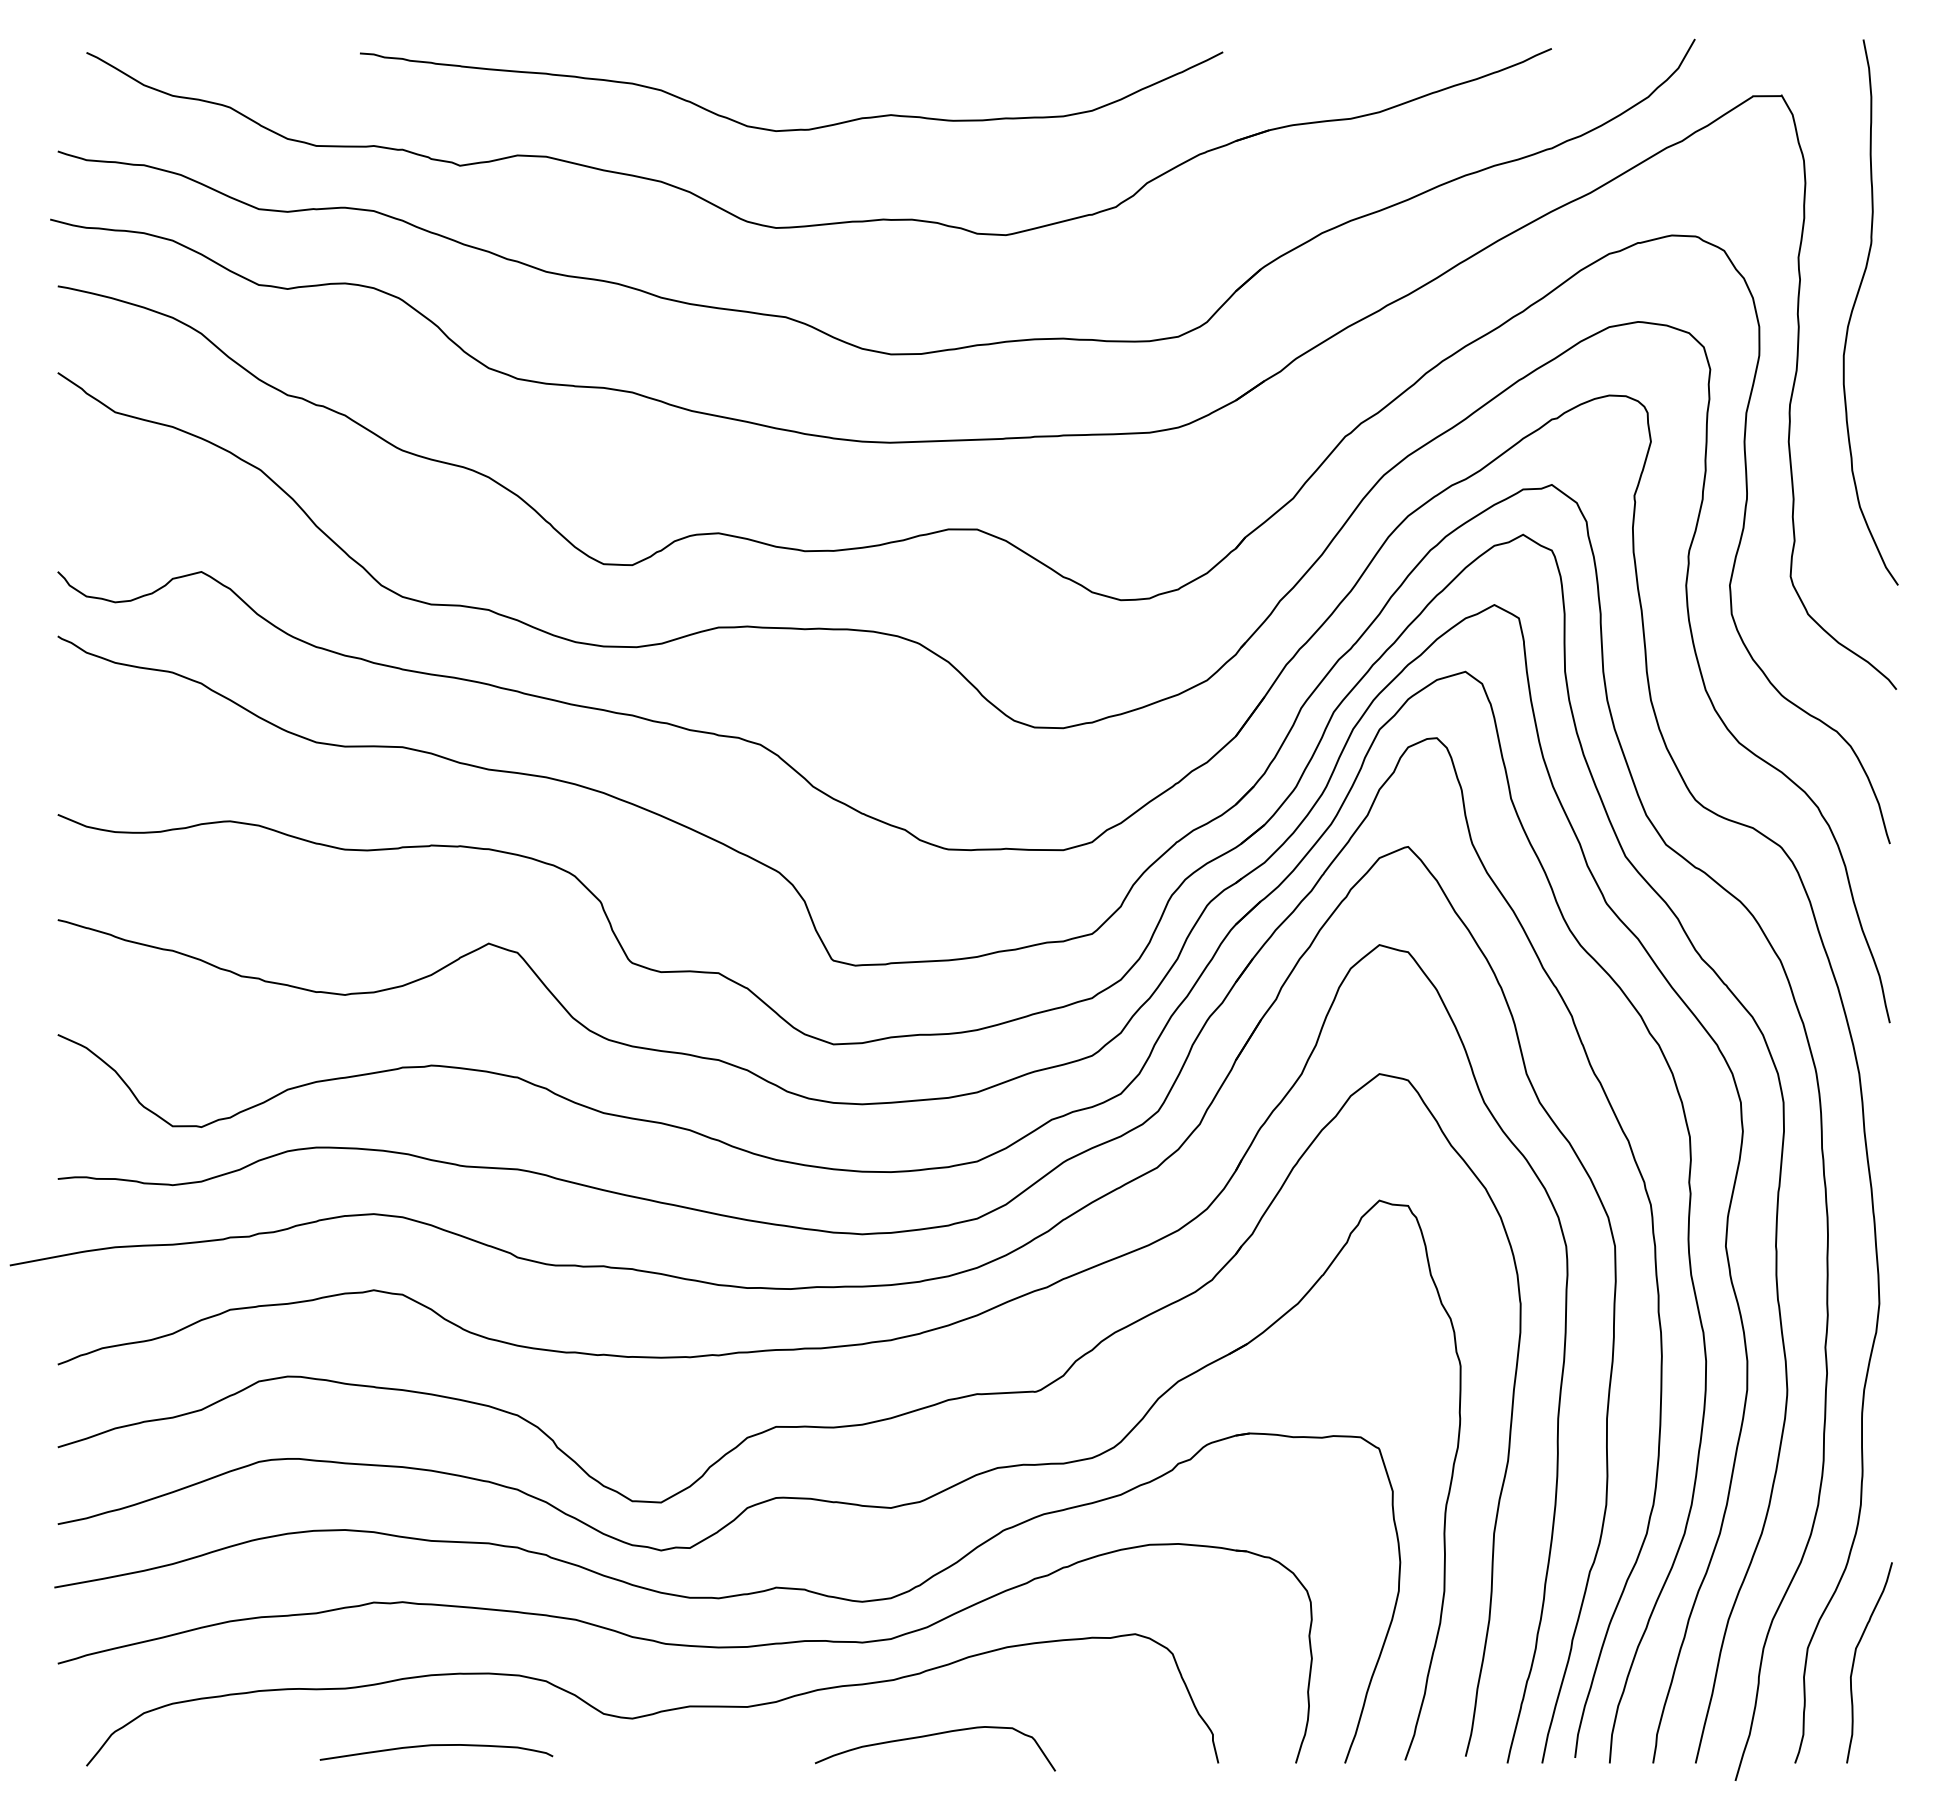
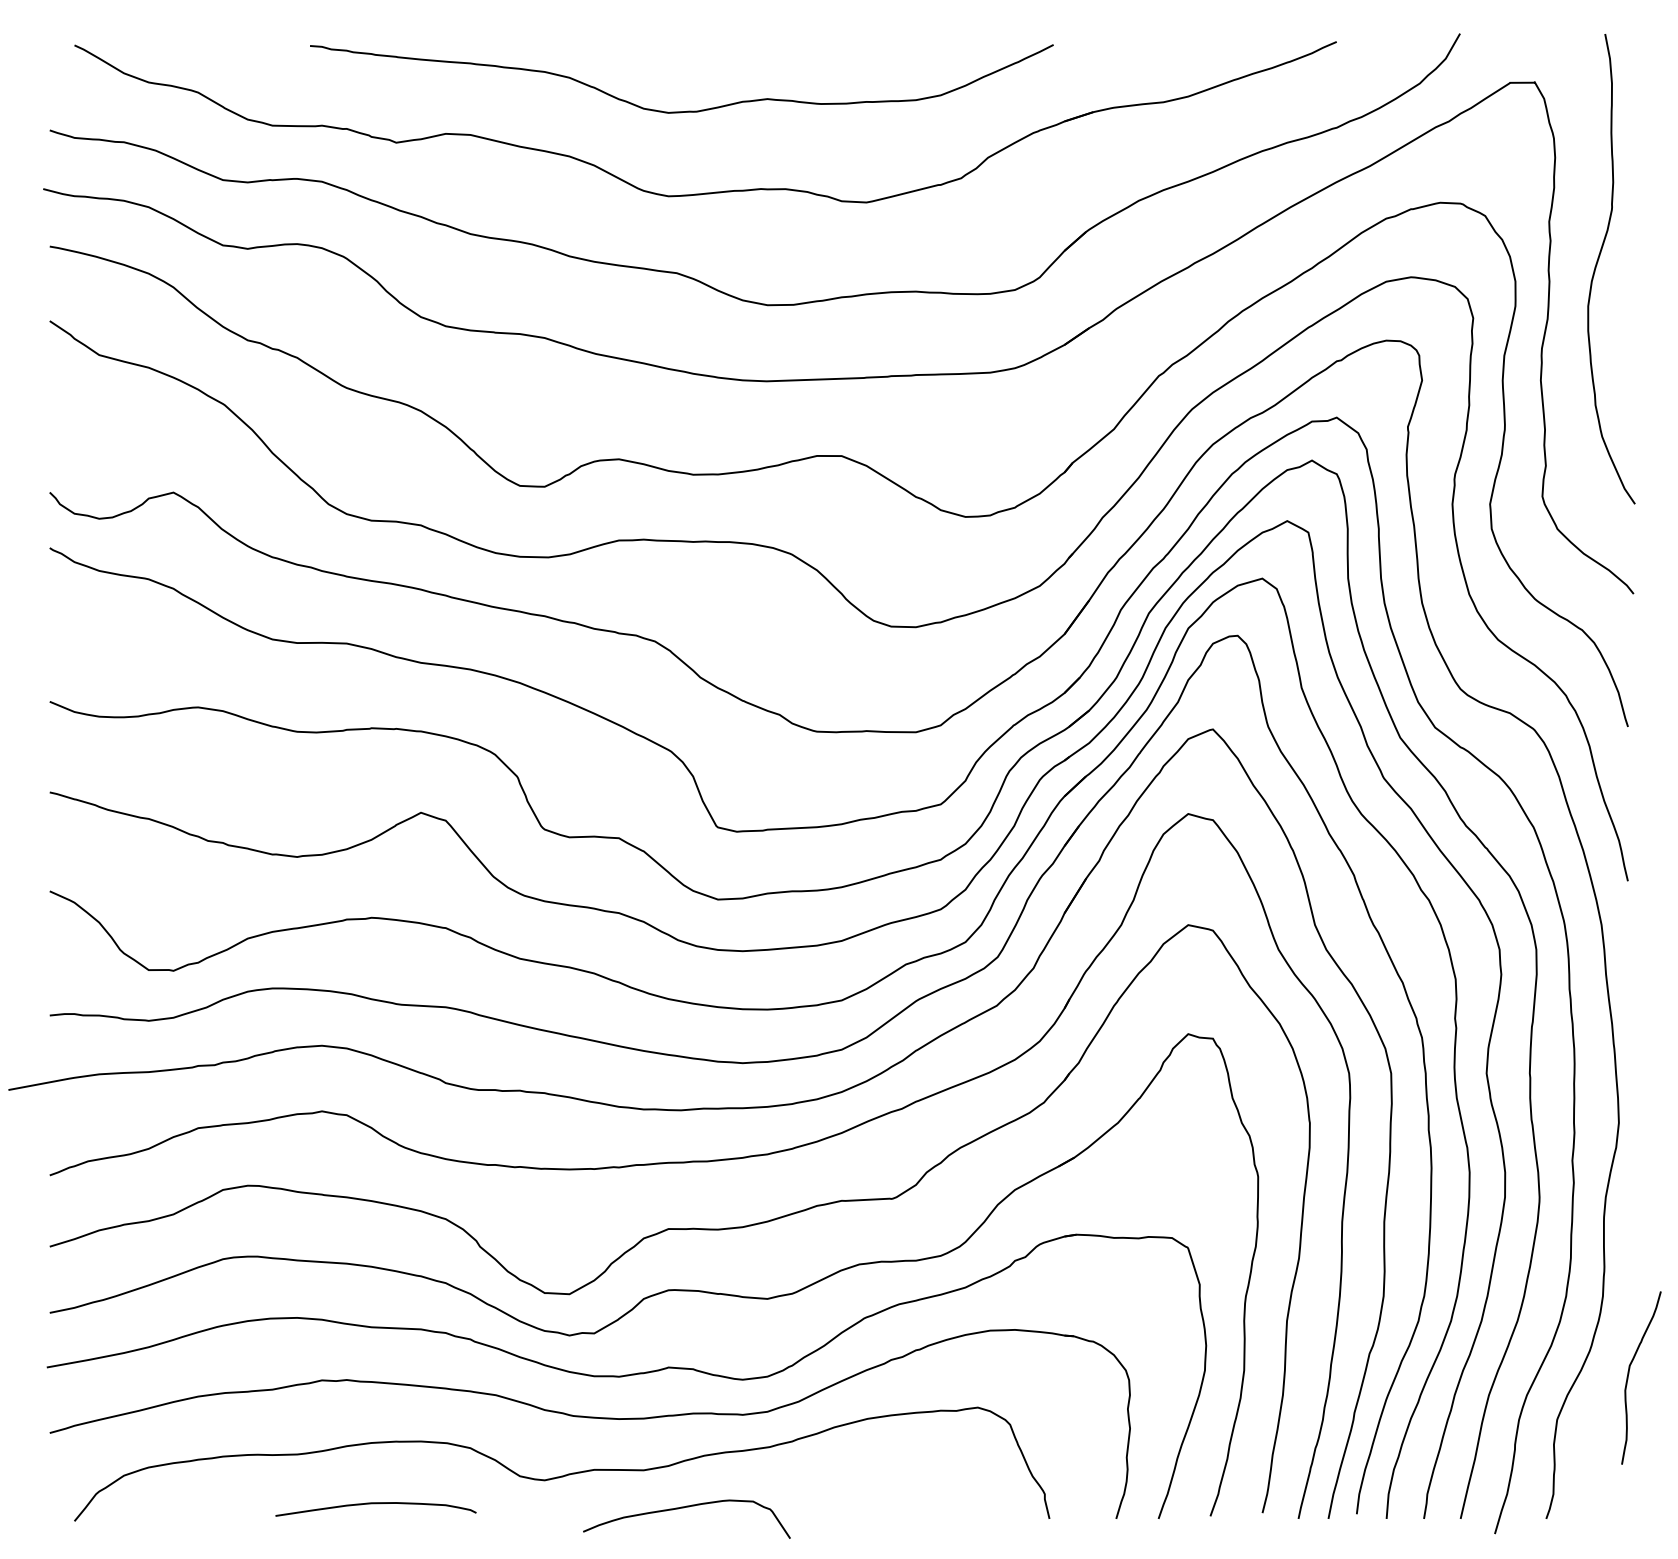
curve: (1855, 1658) -> (1629, 1374), moved
curve: (934, 1735) -> (686, 1507), moved

